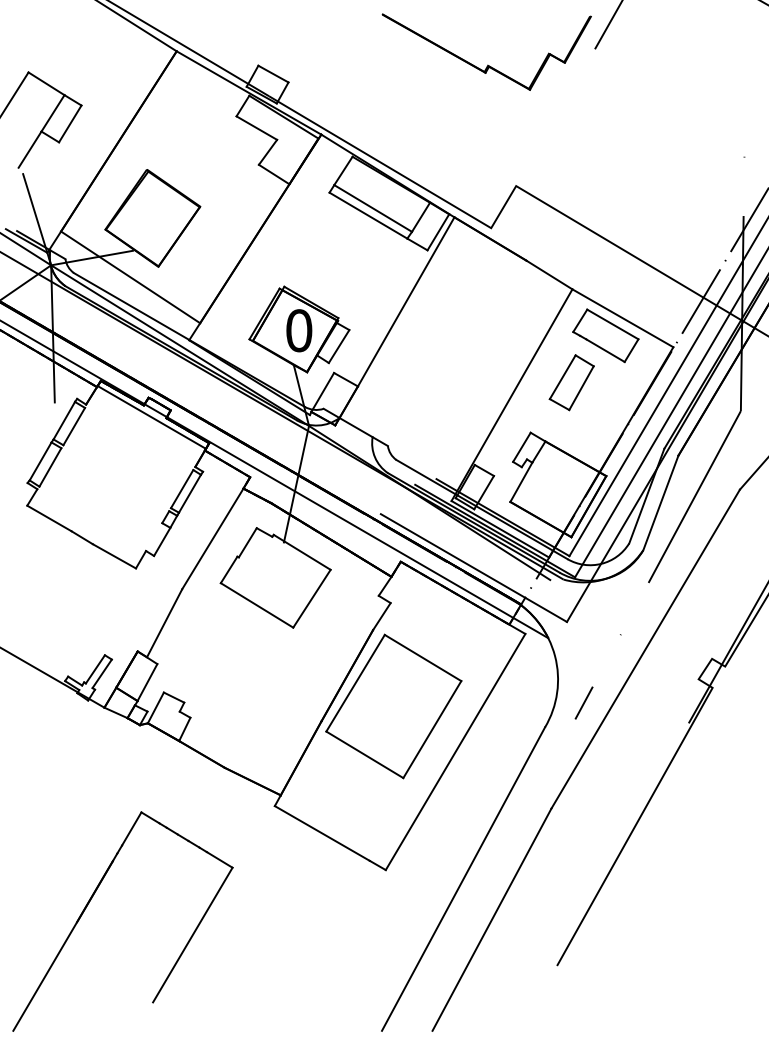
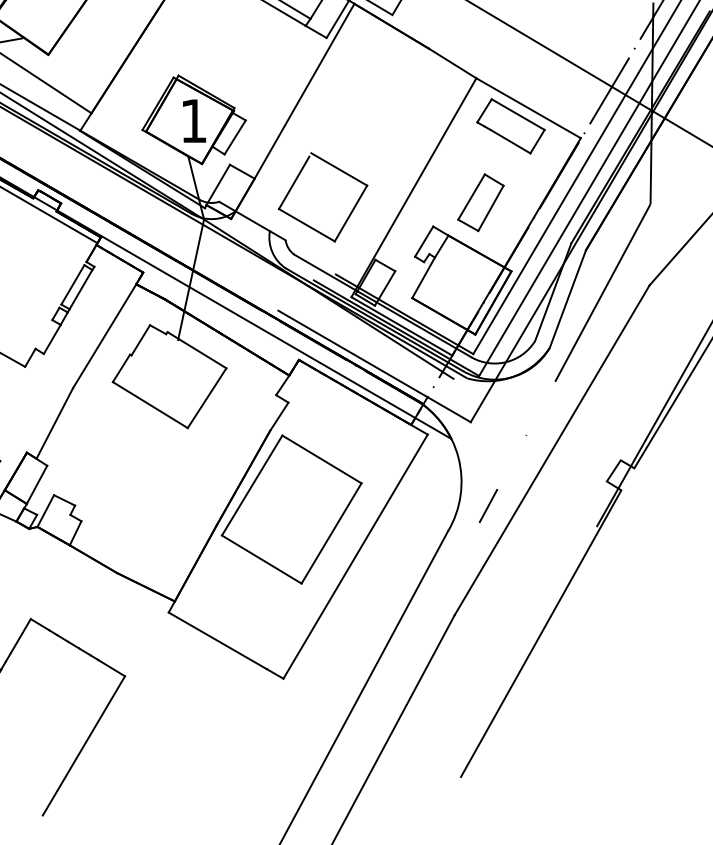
text: (299, 330) -> (194, 120), 0 -> 1
part: (571, 382) -> (480, 202), moved
part: (397, 390) -> (295, 182), added

